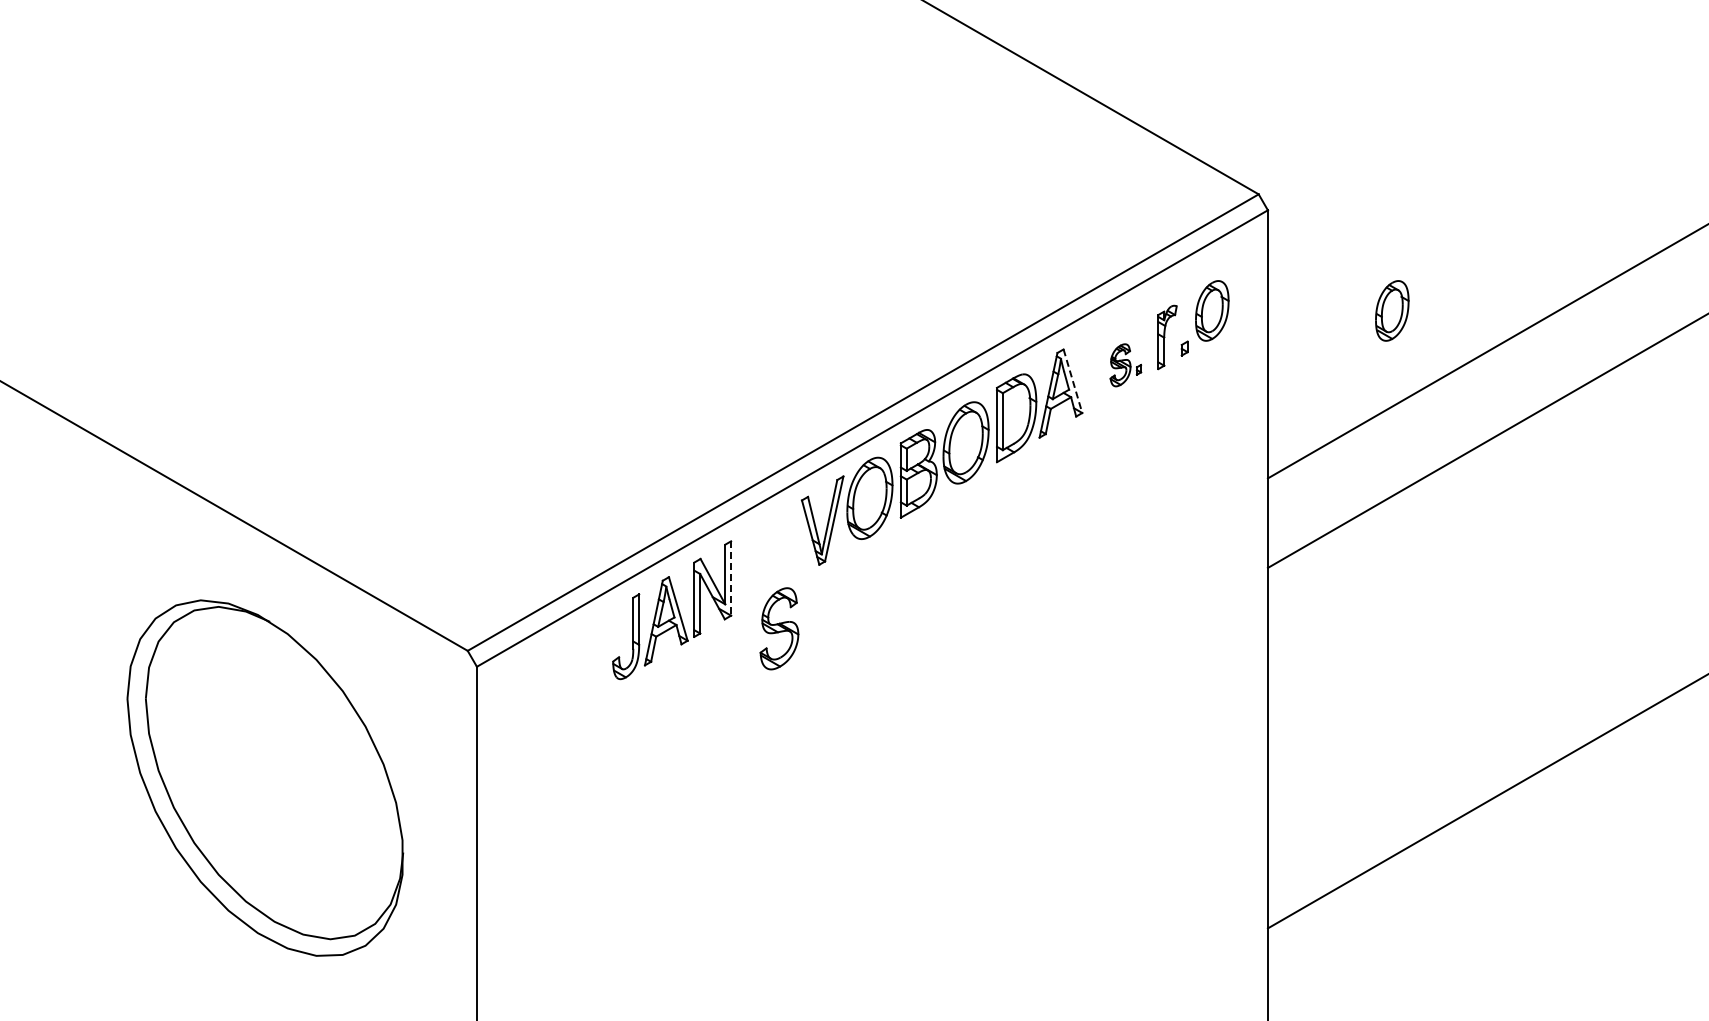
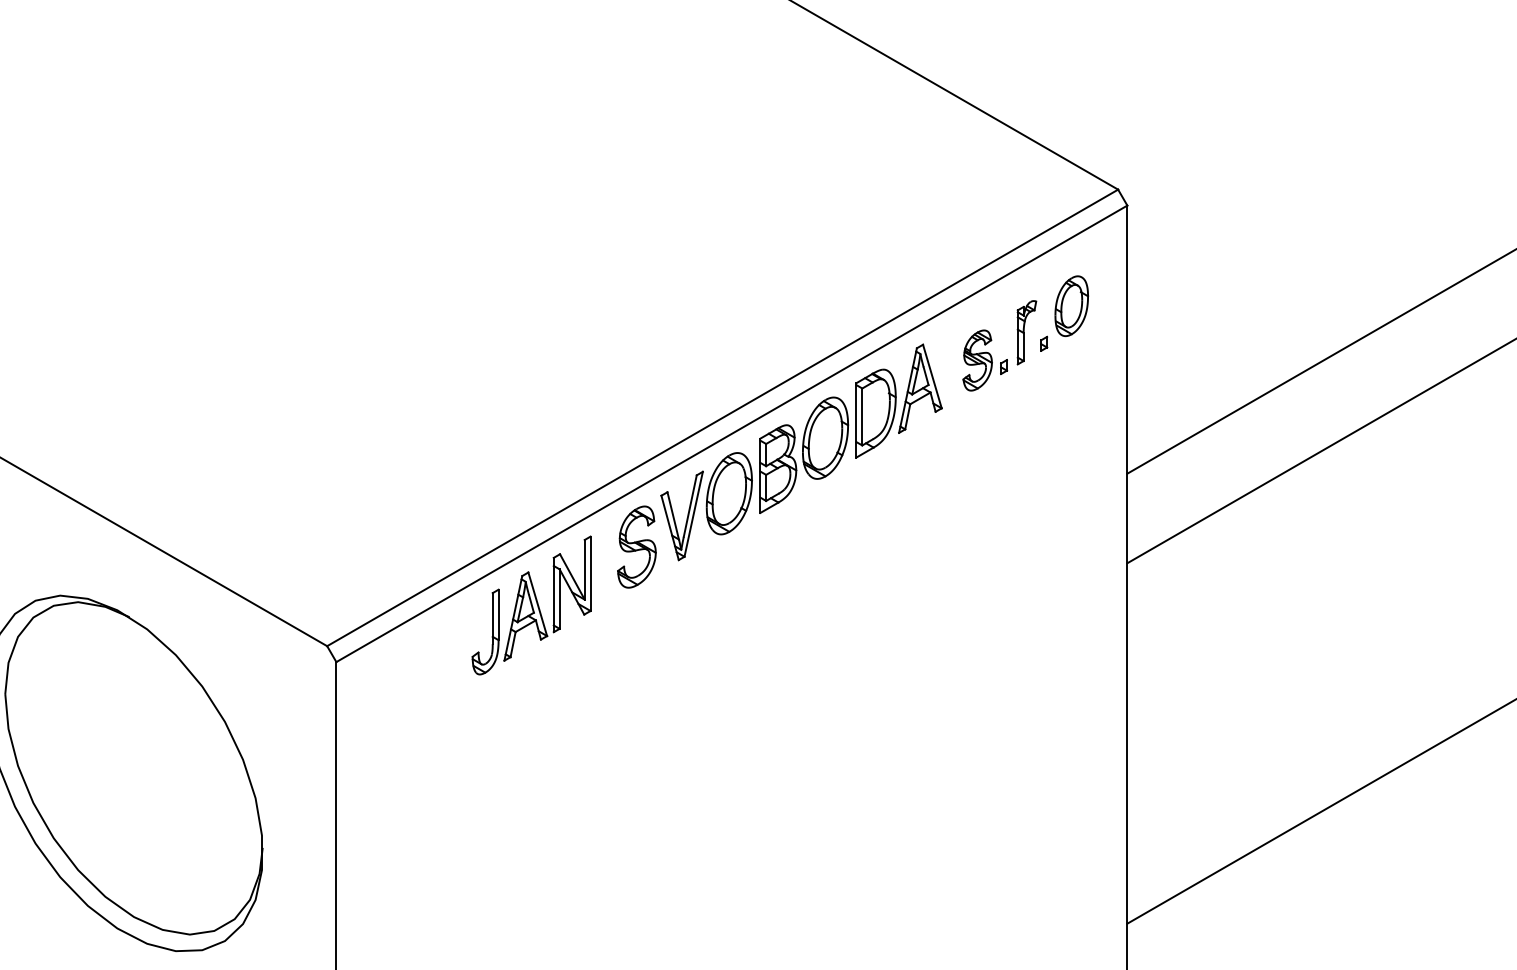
part: (1392, 310) -> (1251, 305), removed
part: (1125, 365) -> (984, 360), size x1.43
line: (1073, 381) -> (932, 376), dashed -> solid
line: (731, 579) -> (590, 574), dashed -> solid
part: (779, 628) -> (636, 546), moved

